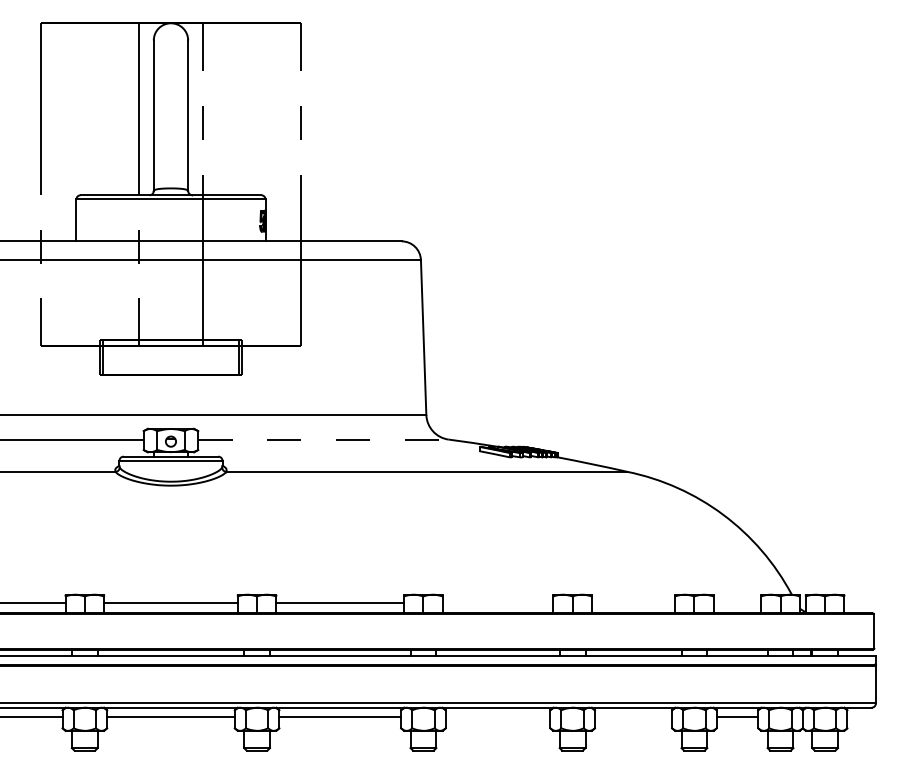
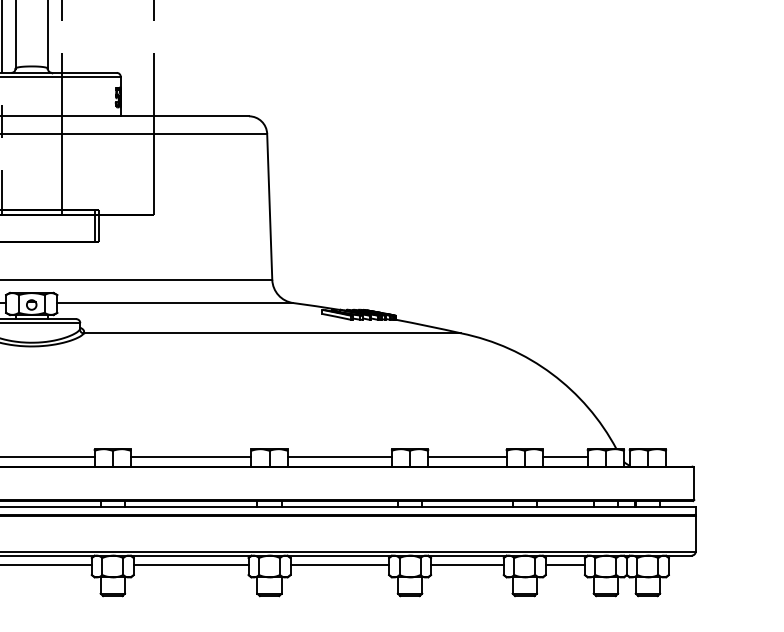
line: (323, 439) -> (175, 302), dashed -> solid
line: (497, 603) -> (339, 457), added
line: (633, 603) -> (467, 457), added
line: (737, 603) -> (565, 457), added
line: (497, 717) -> (339, 564), added
line: (633, 717) -> (467, 564), added

